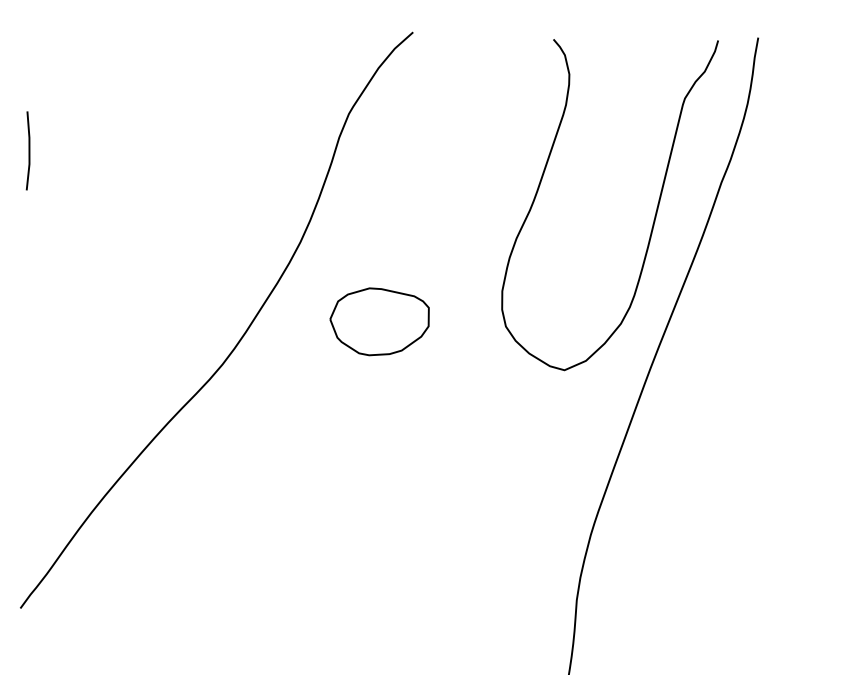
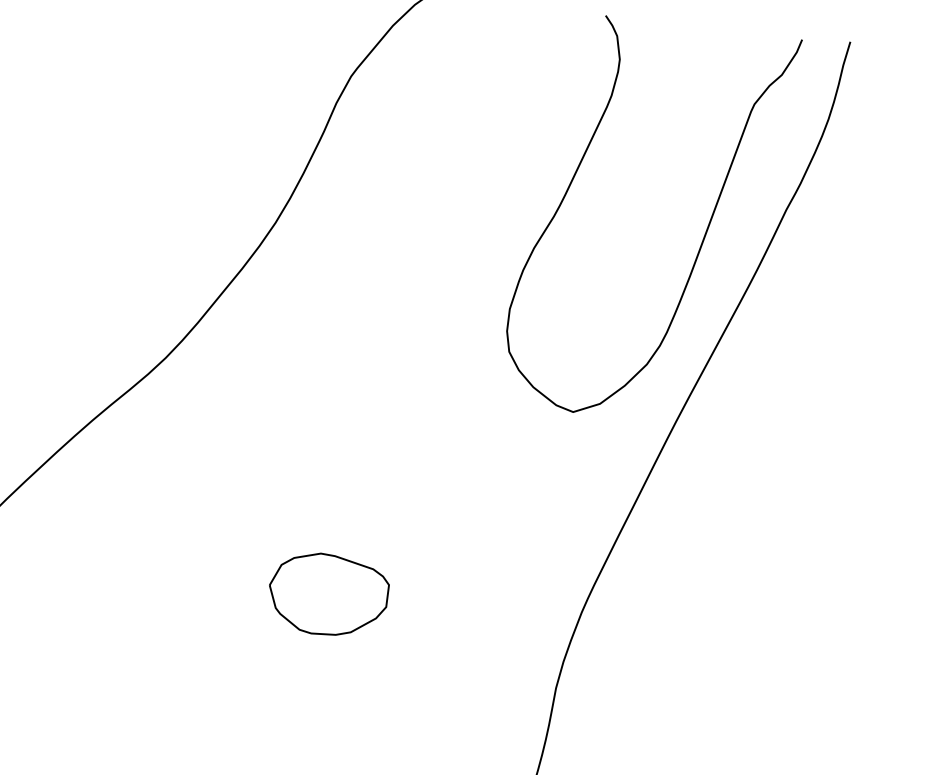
part: (379, 321) -> (328, 594), moved

